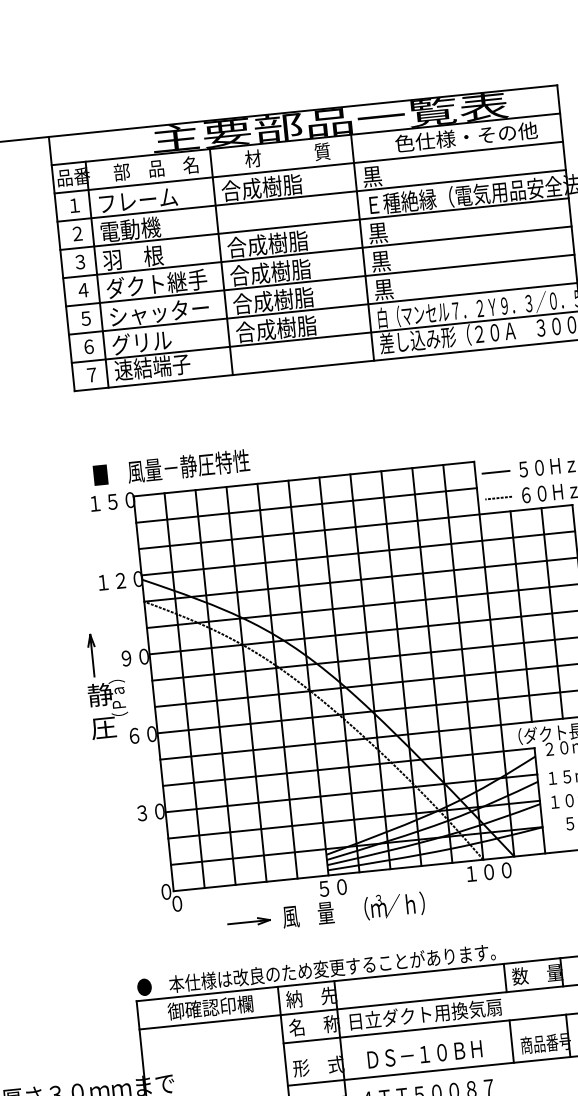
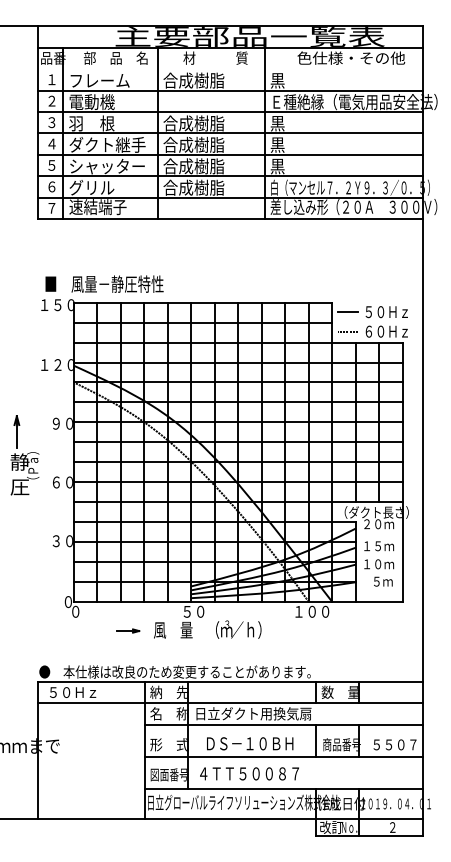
line: (308, 168) -> (230, 69), removed
part: (105, 685) -> (24, 455), moved
part: (248, 921) -> (127, 630), size x0.7
text: (203, 1008) -> (87, 692), 御確認印欄 -> ５０Ｈｚ

